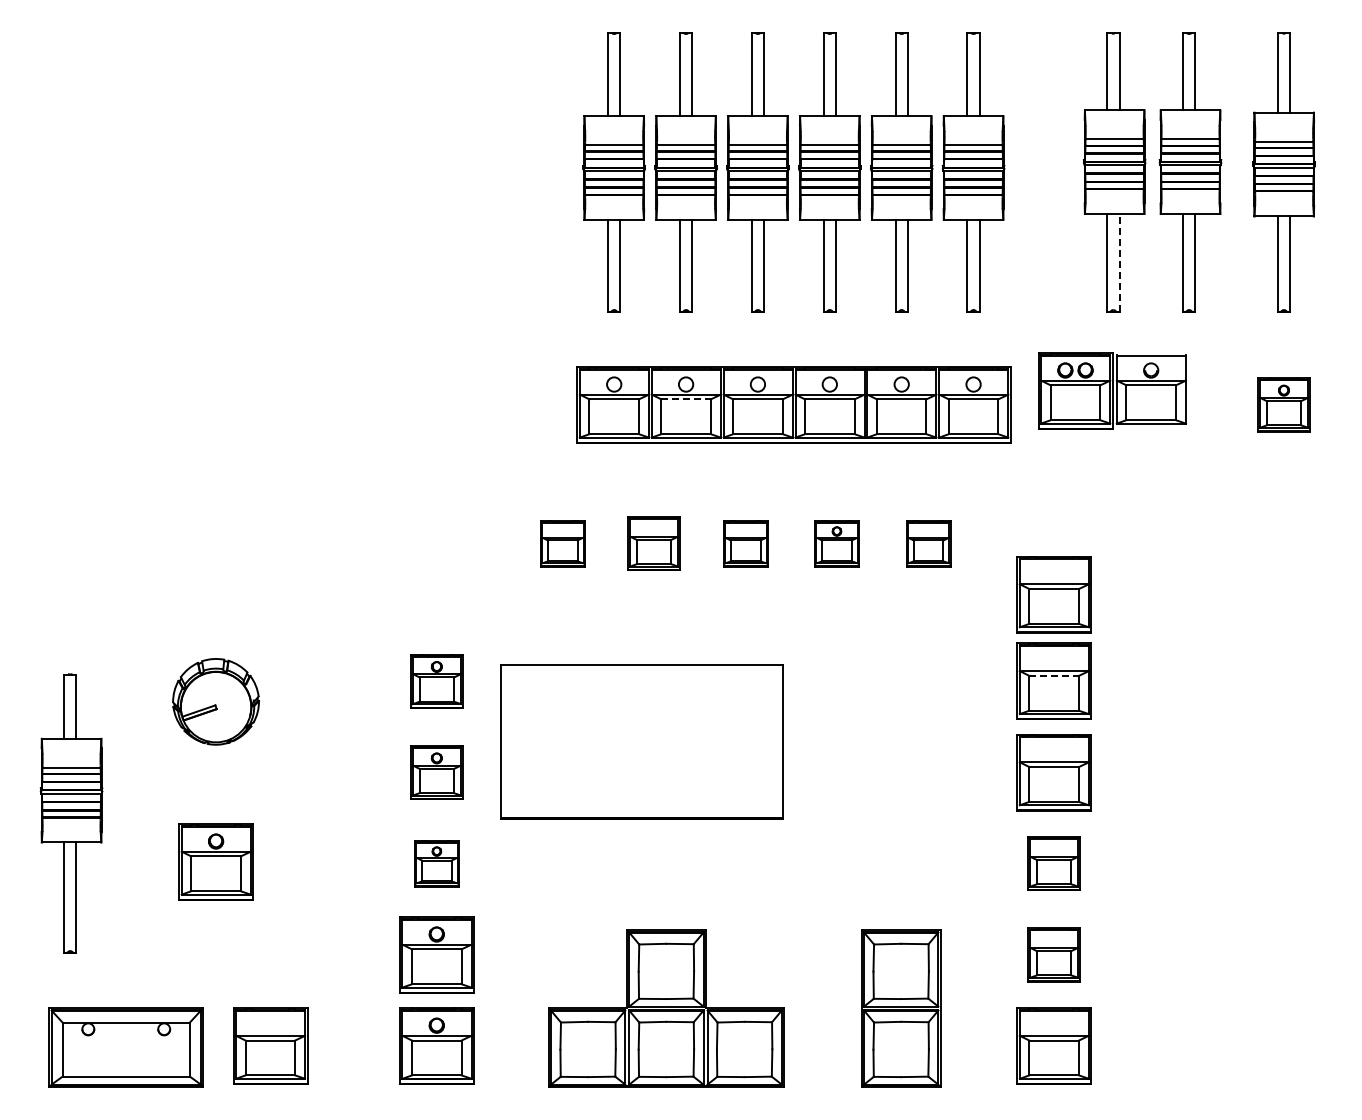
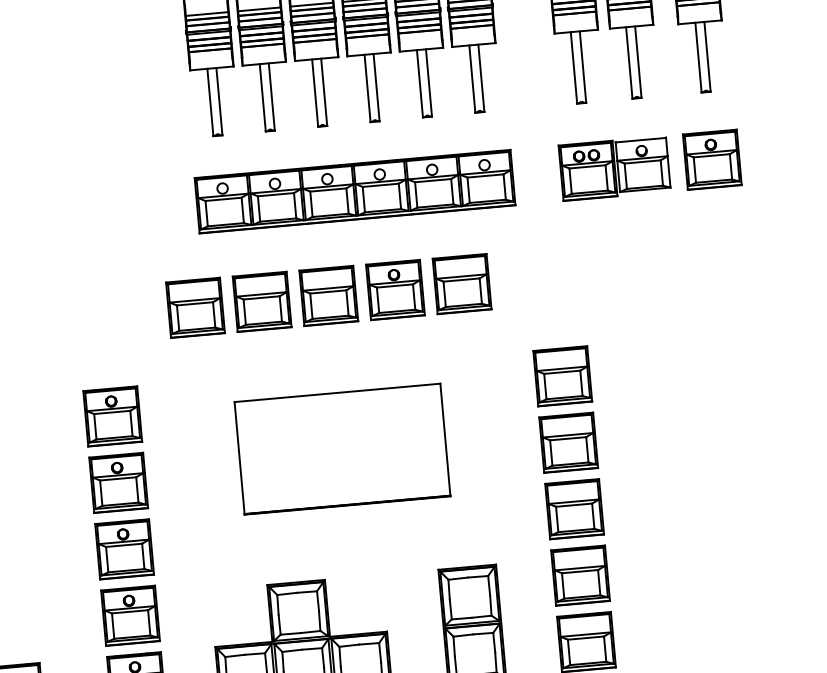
line: (1119, 262) -> (582, 66), dashed -> solid
part: (1112, 390) -> (614, 168), moved
line: (686, 399) -> (276, 194), dashed -> solid
part: (1283, 404) -> (711, 159), size x1.43
part: (562, 543) -> (195, 307), size x1.67
part: (653, 543) -> (261, 301), size x1.43
part: (745, 543) -> (328, 295), size x1.67
part: (836, 543) -> (394, 289), size x1.67
part: (928, 543) -> (462, 283), size x1.67
part: (1053, 594) -> (556, 313), removed
line: (1054, 675) -> (562, 371), dashed -> solid
part: (436, 680) -> (112, 415), size x1.43
part: (641, 741) -> (342, 448), moved
part: (436, 772) -> (118, 482), size x1.43
part: (436, 863) -> (124, 549), size x1.67
part: (1053, 863) -> (573, 509), size x1.43
part: (1053, 954) -> (579, 575), size x1.43

